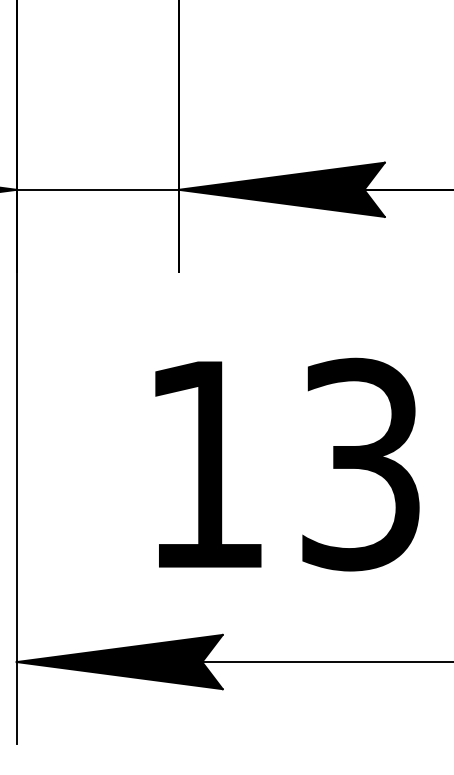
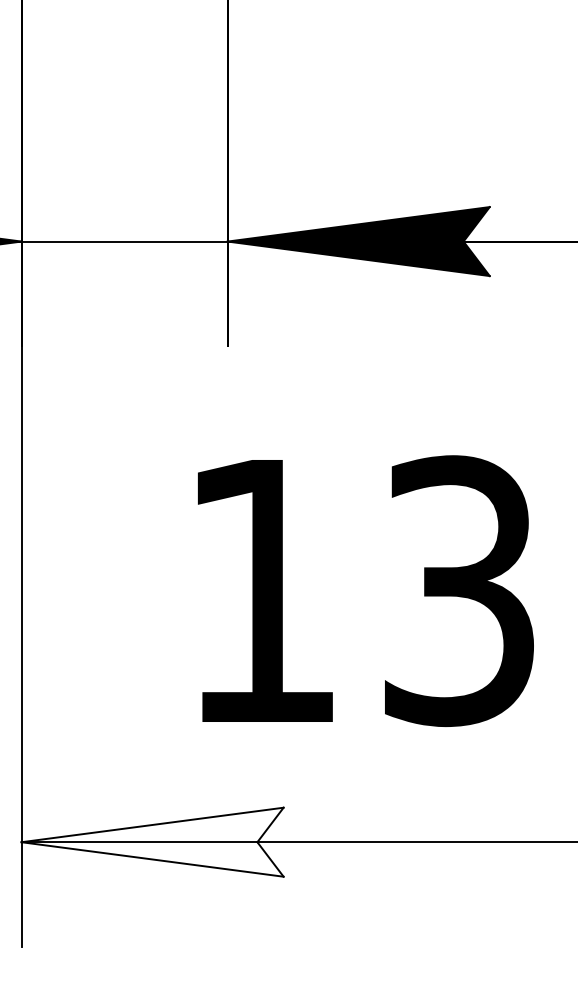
fill: (119, 661) -> (152, 841), removed

